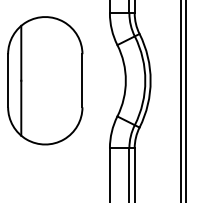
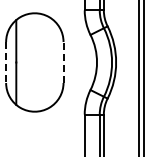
line: (8, 80) -> (6, 62), solid -> dashed
line: (82, 80) -> (63, 62), solid -> dashed

